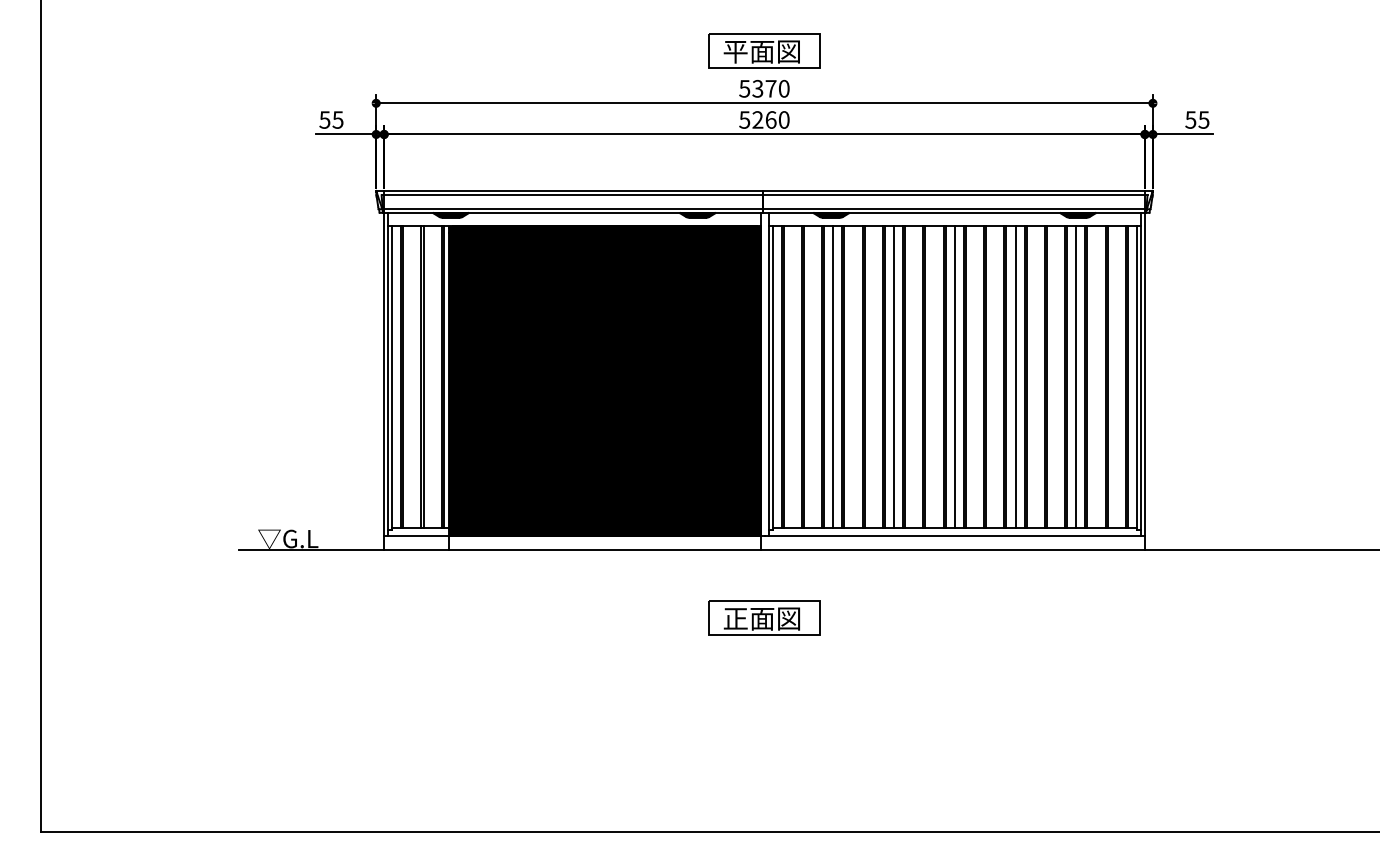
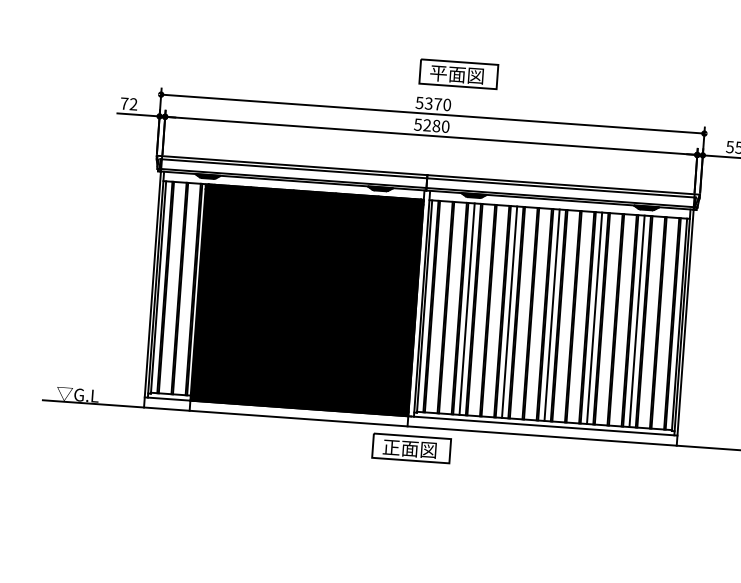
part: (764, 50) -> (458, 73), moved
text: (331, 119) -> (129, 103), 55 -> 72
text: (770, 119) -> (436, 125), 5260 -> 5280
part: (764, 617) -> (411, 448), moved

